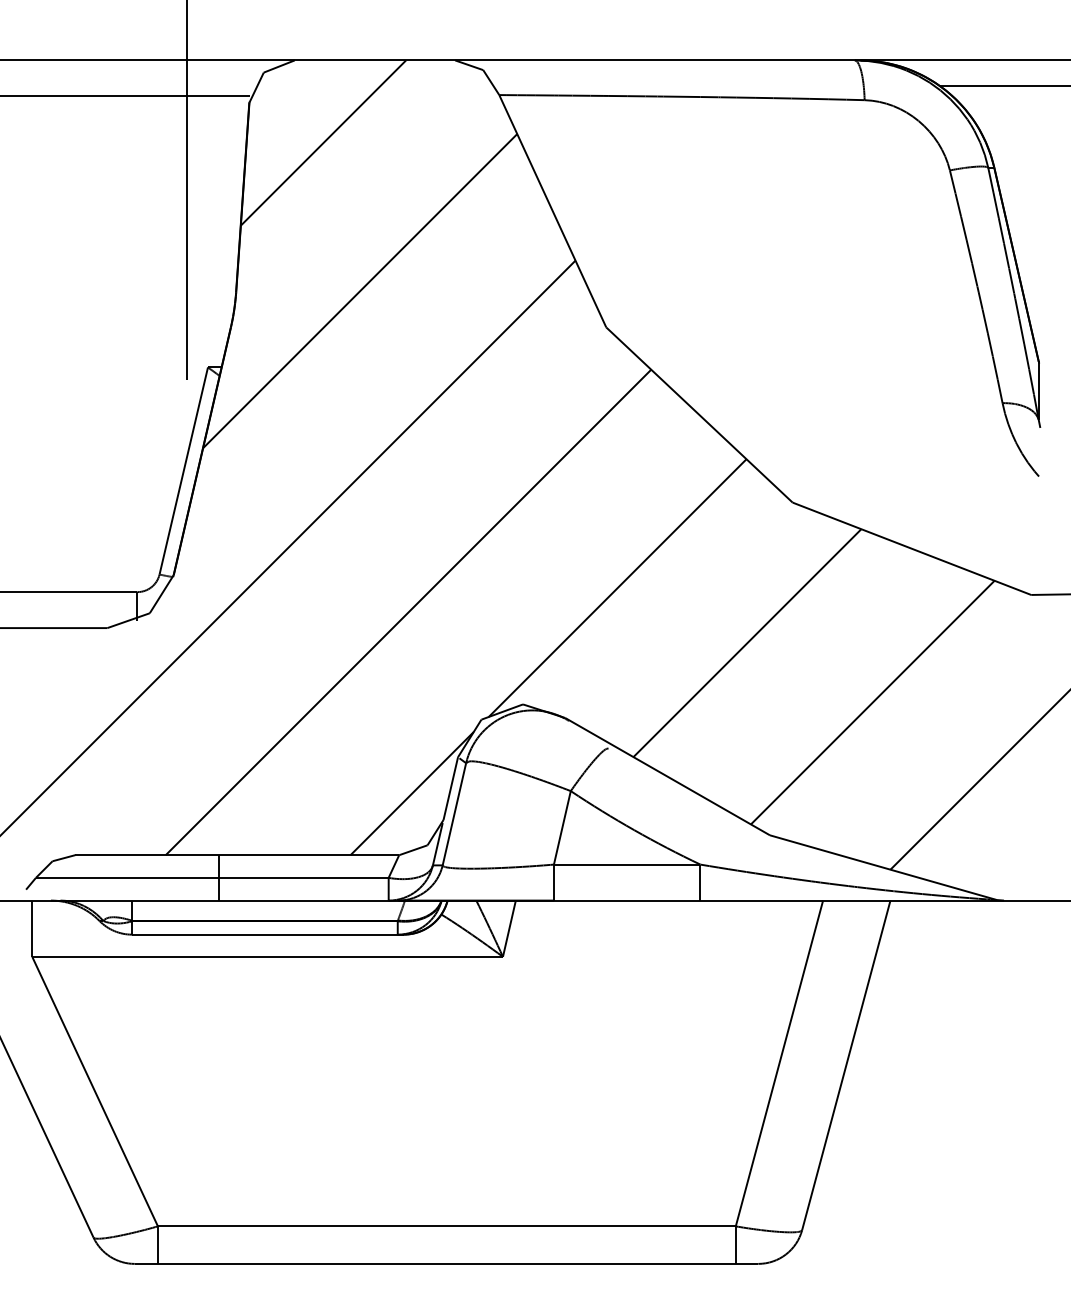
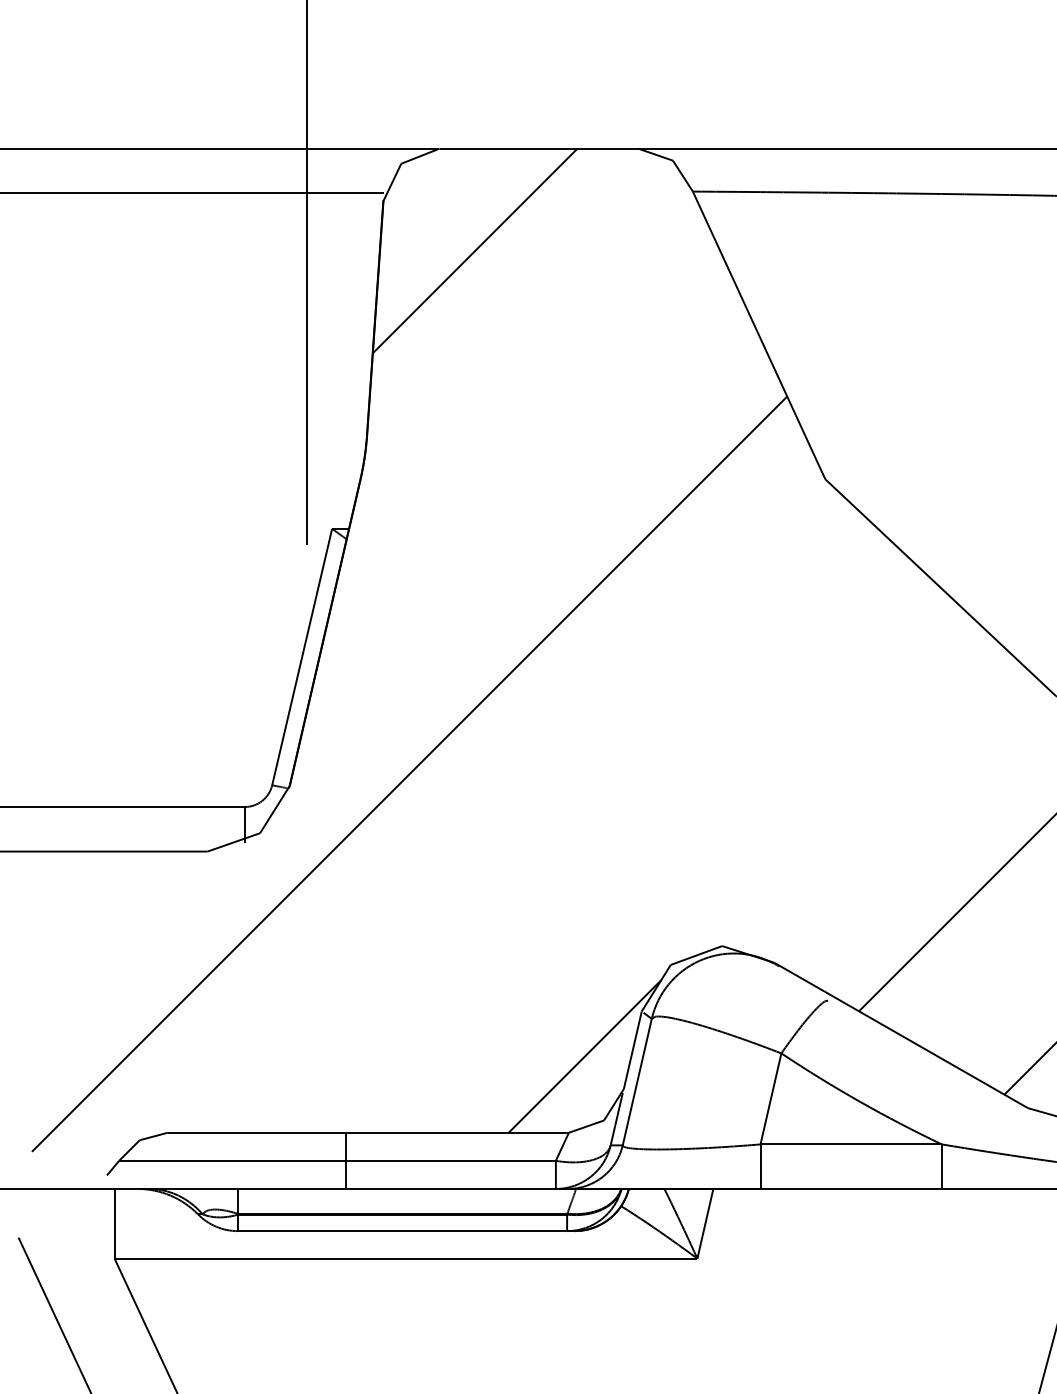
line: (359, 291) -> (519, 434), removed
line: (617, 587) -> (839, 801), removed
line: (408, 612) -> (580, 832), removed

